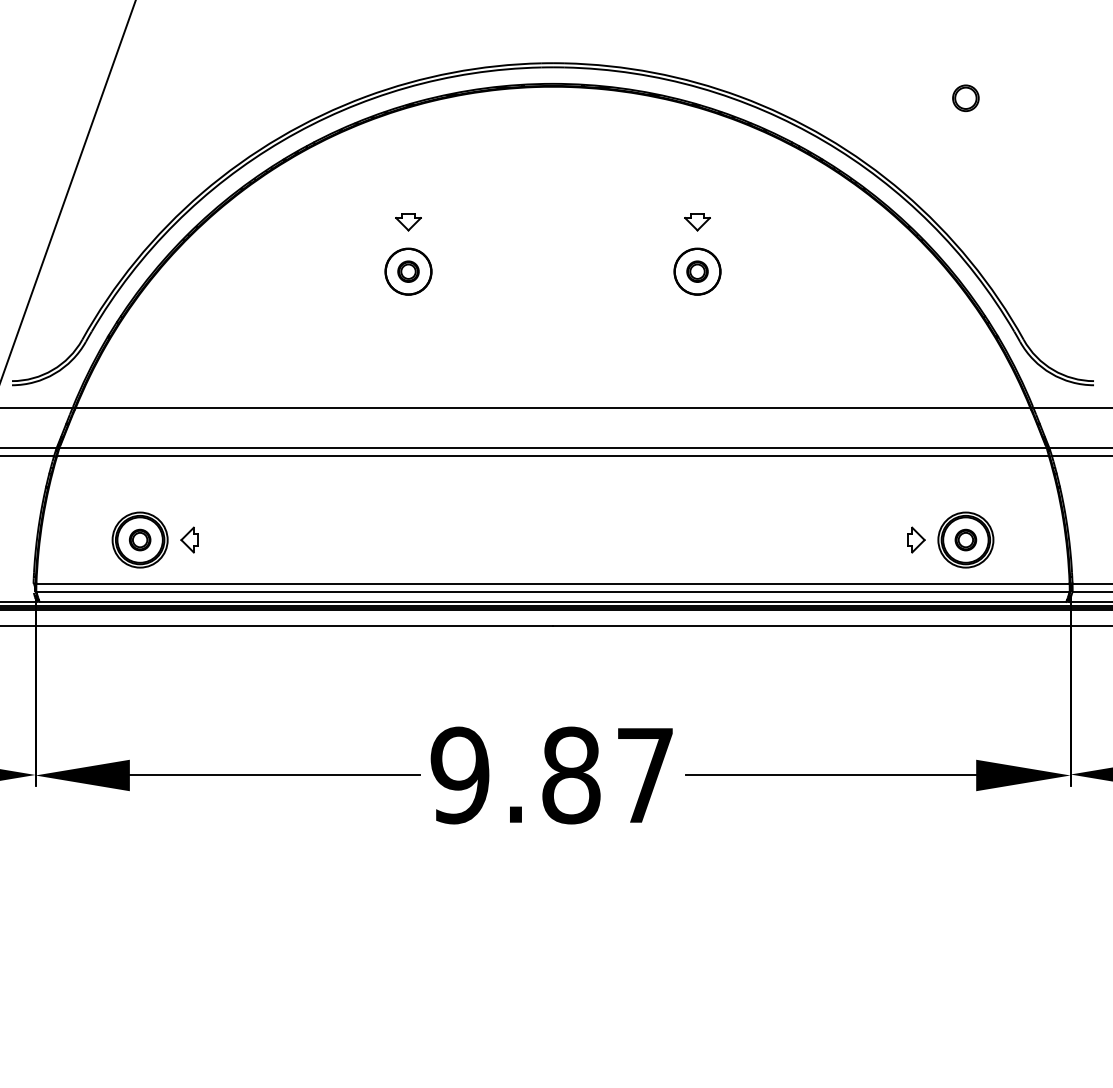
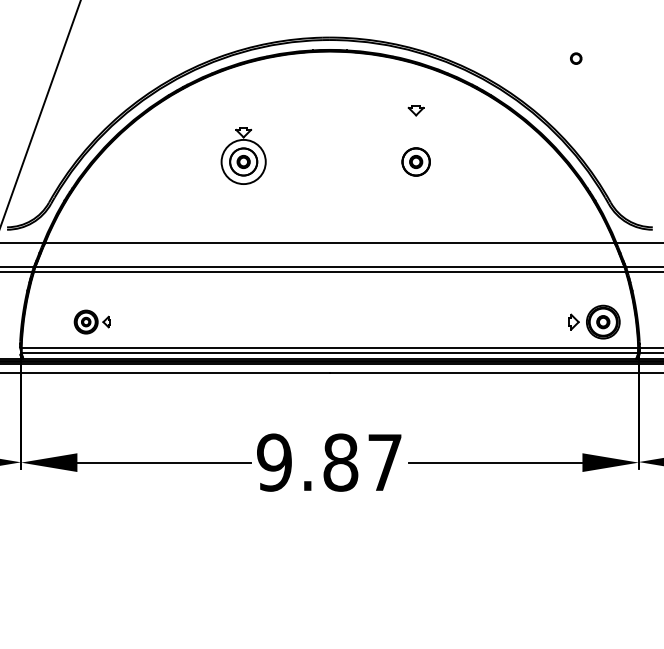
part: (964, 98) -> (575, 58), size x0.7
part: (696, 222) -> (415, 110), moved
circle: (408, 270) -> (243, 161), size x1.6
part: (155, 538) -> (92, 321), size x0.7
part: (951, 538) -> (594, 321), moved

